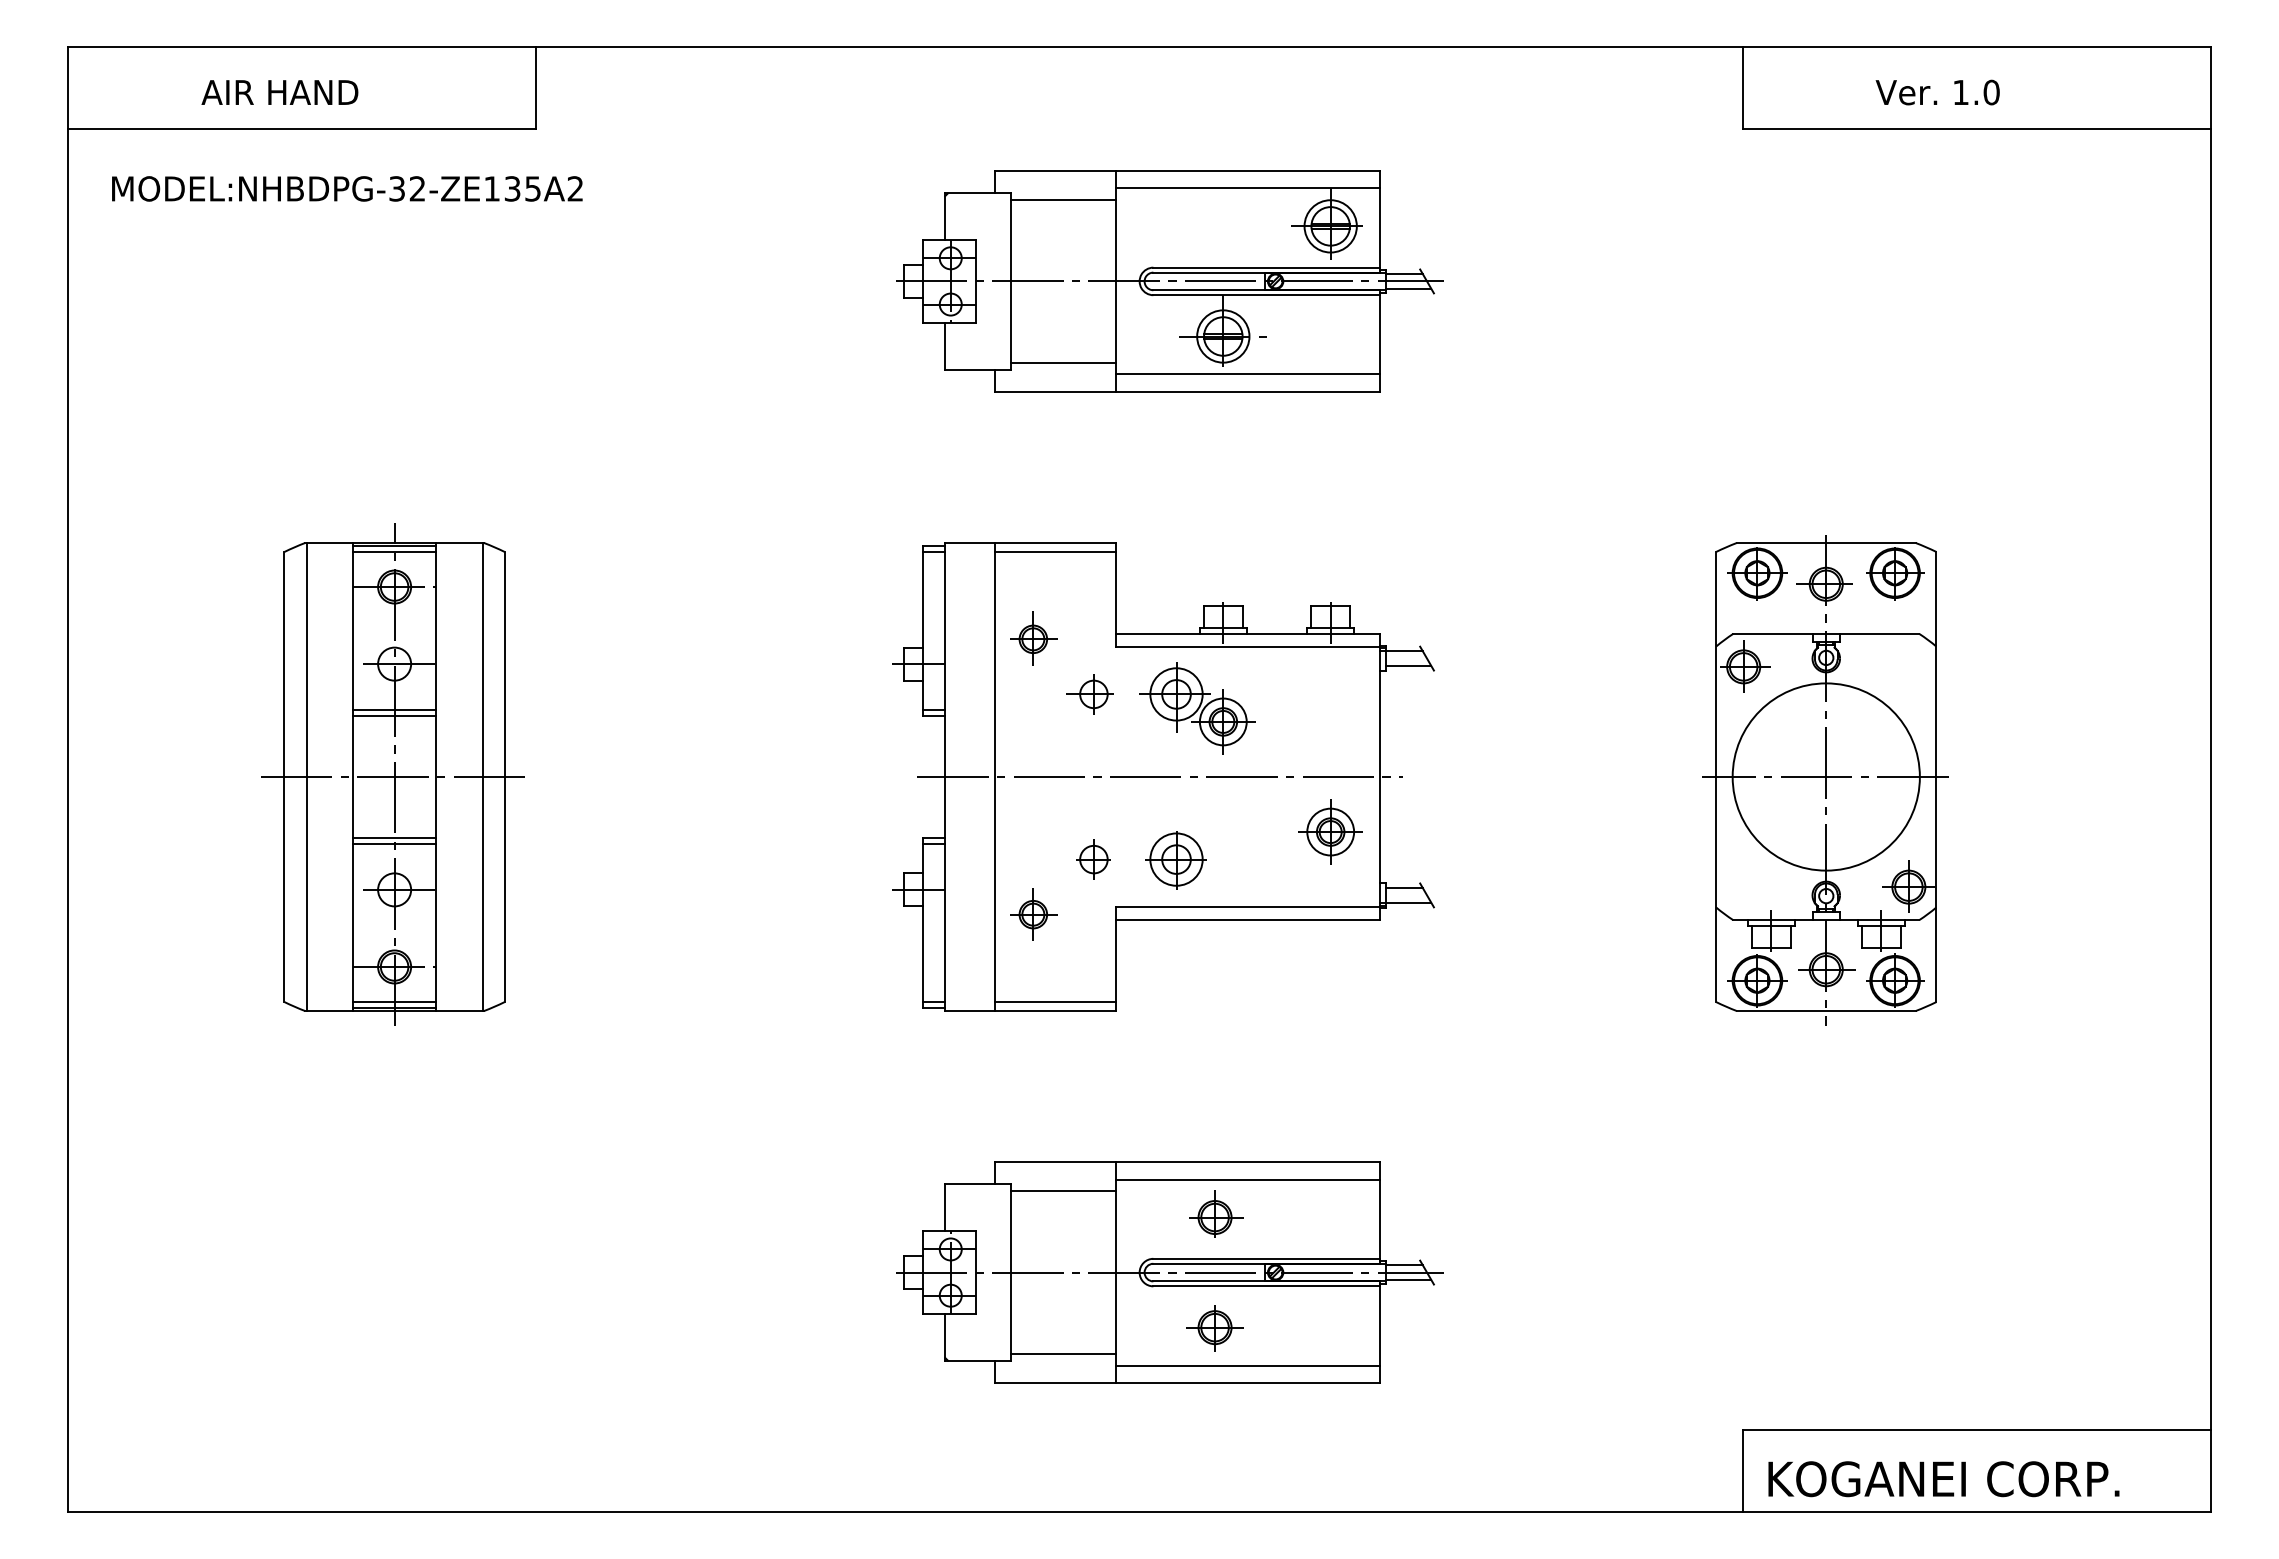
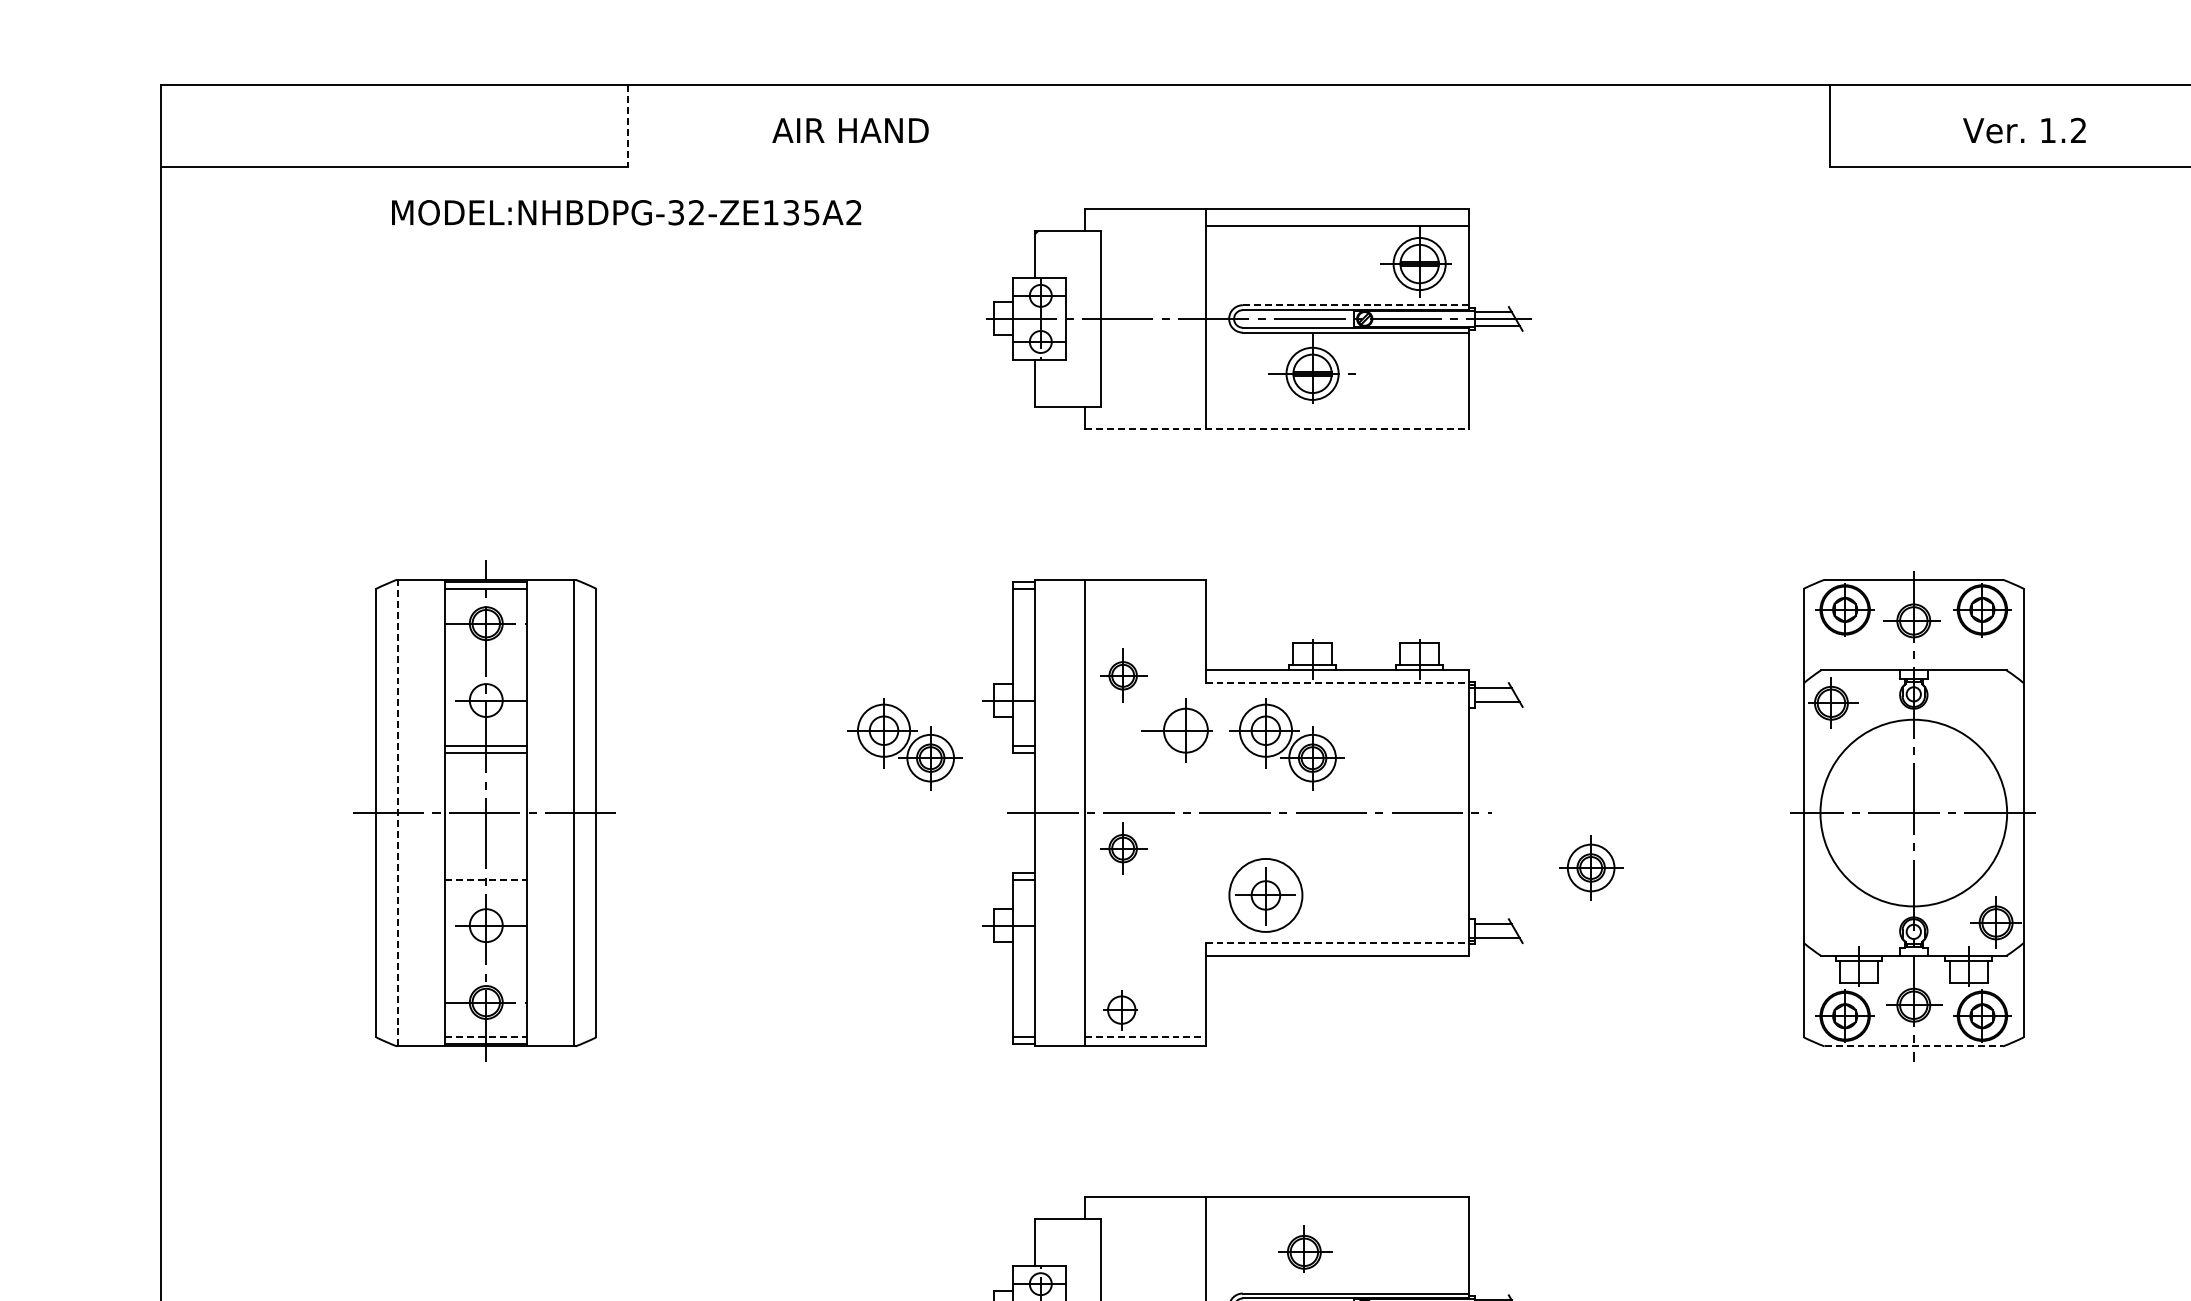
line: (536, 88) -> (627, 126), solid -> dashed
text: (279, 92) -> (850, 130), moved
text: (1991, 92) -> (2078, 130), 1.0 -> 1.2
text: (347, 188) -> (626, 212), moved
line: (1063, 200) -> (1153, 238), removed
line: (1267, 267) -> (1356, 305), solid -> dashed
line: (1063, 362) -> (1153, 399), removed
line: (1247, 374) -> (1336, 411), removed
line: (1187, 391) -> (1276, 428), solid -> dashed
line: (1054, 551) -> (1144, 588), removed
line: (1248, 646) -> (1337, 682), solid -> dashed
part: (1089, 694) -> (1179, 730), size x1.6
part: (814, 708) -> (904, 744), added
line: (306, 776) -> (398, 812), solid -> dashed
part: (1330, 831) -> (1590, 867), moved
line: (394, 837) -> (486, 873), removed
line: (395, 844) -> (487, 880), solid -> dashed
part: (1093, 859) -> (1121, 1010), moved
circle: (1176, 859) -> (1265, 895), size x1.4
line: (1248, 907) -> (1337, 943), solid -> dashed
part: (1033, 914) -> (1123, 848), moved
line: (395, 1001) -> (487, 1036), solid -> dashed
line: (1055, 1002) -> (1145, 1037), solid -> dashed
line: (1826, 1011) -> (1914, 1046), solid -> dashed
line: (1247, 1179) -> (1336, 1214), removed
line: (1063, 1191) -> (1153, 1226), removed

